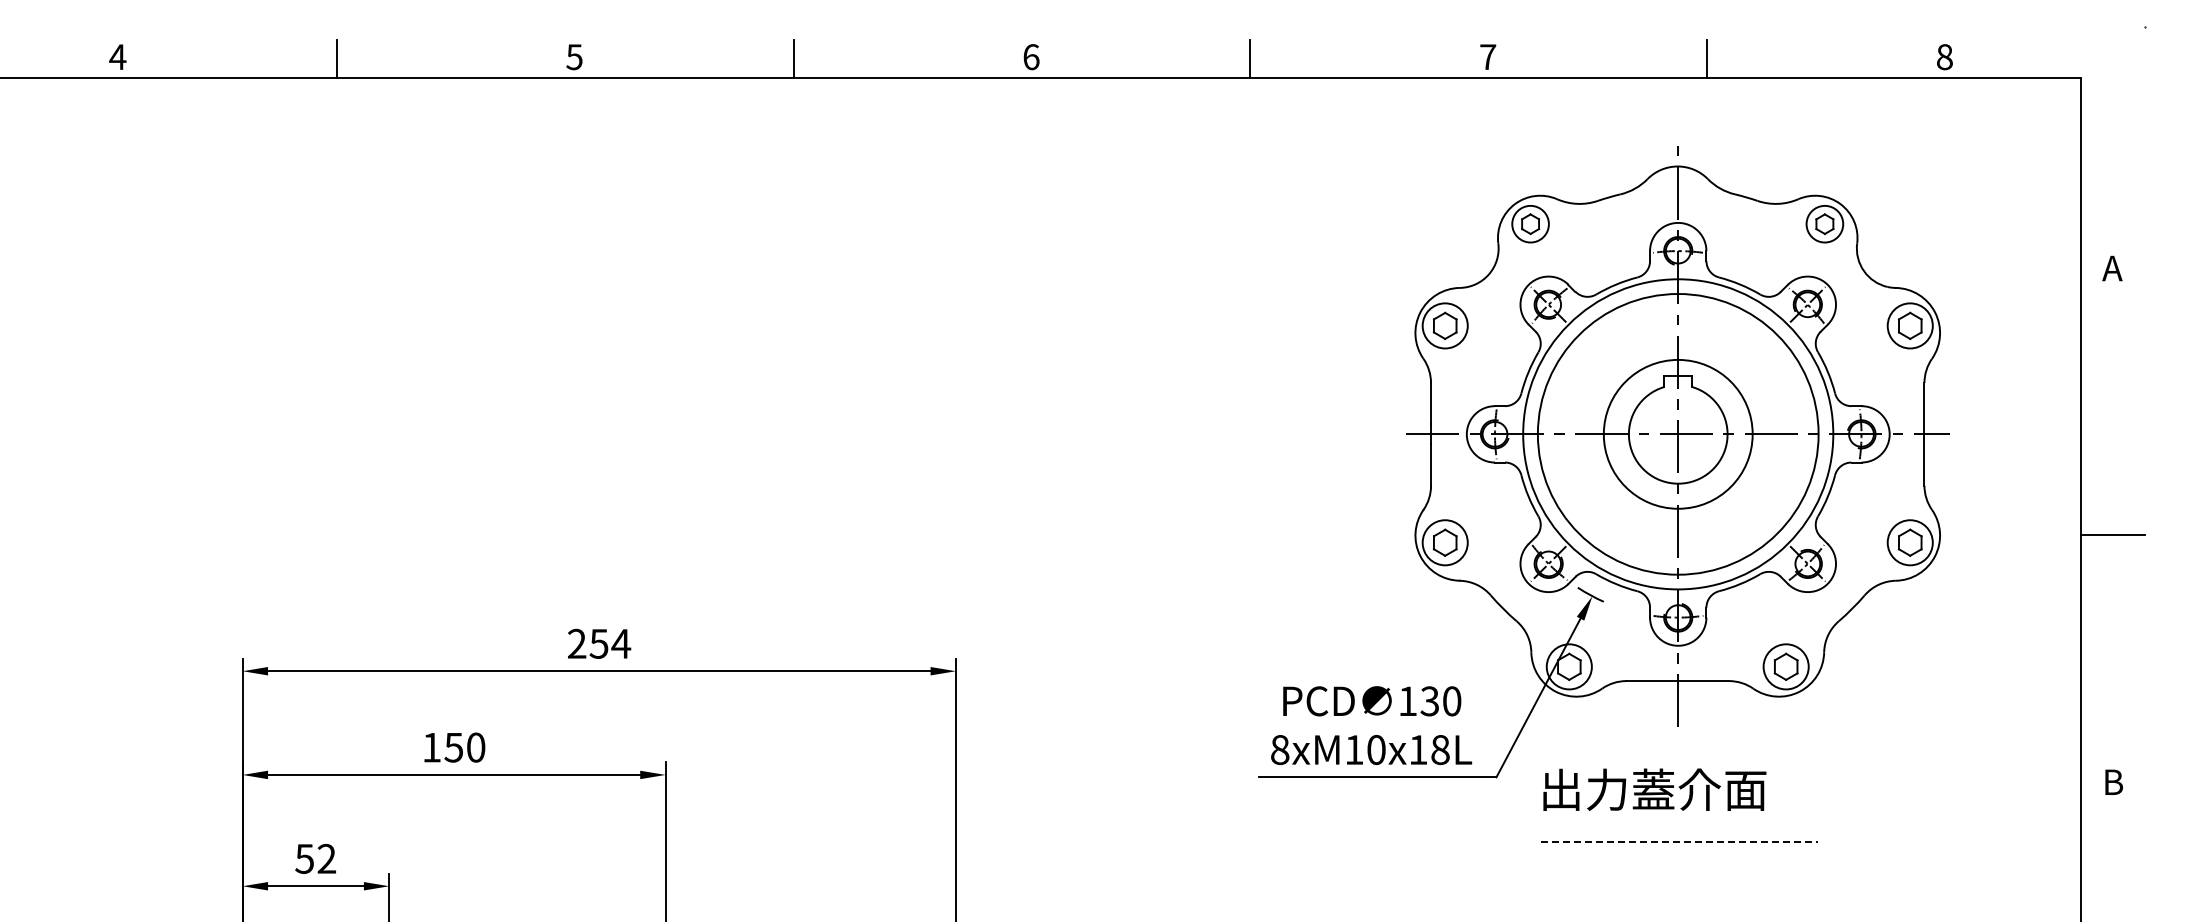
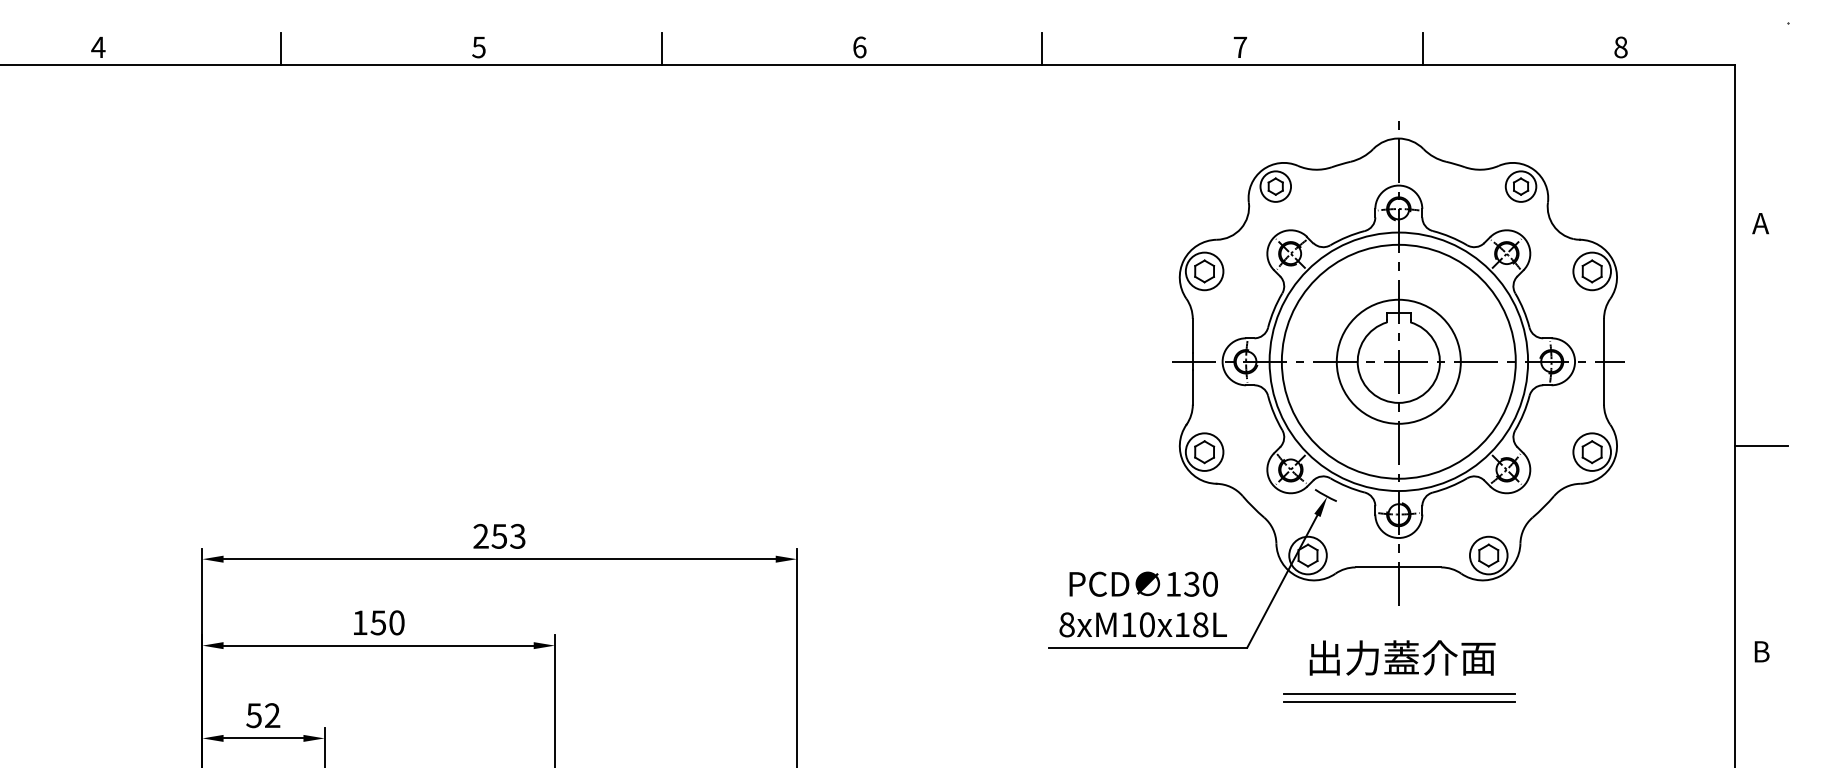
text: (621, 643) -> (518, 536), 254 -> 253
text: (1654, 789) -> (1402, 657), moved
line: (1678, 831) -> (1399, 692), added
line: (1679, 842) -> (1399, 701), dashed -> solid

